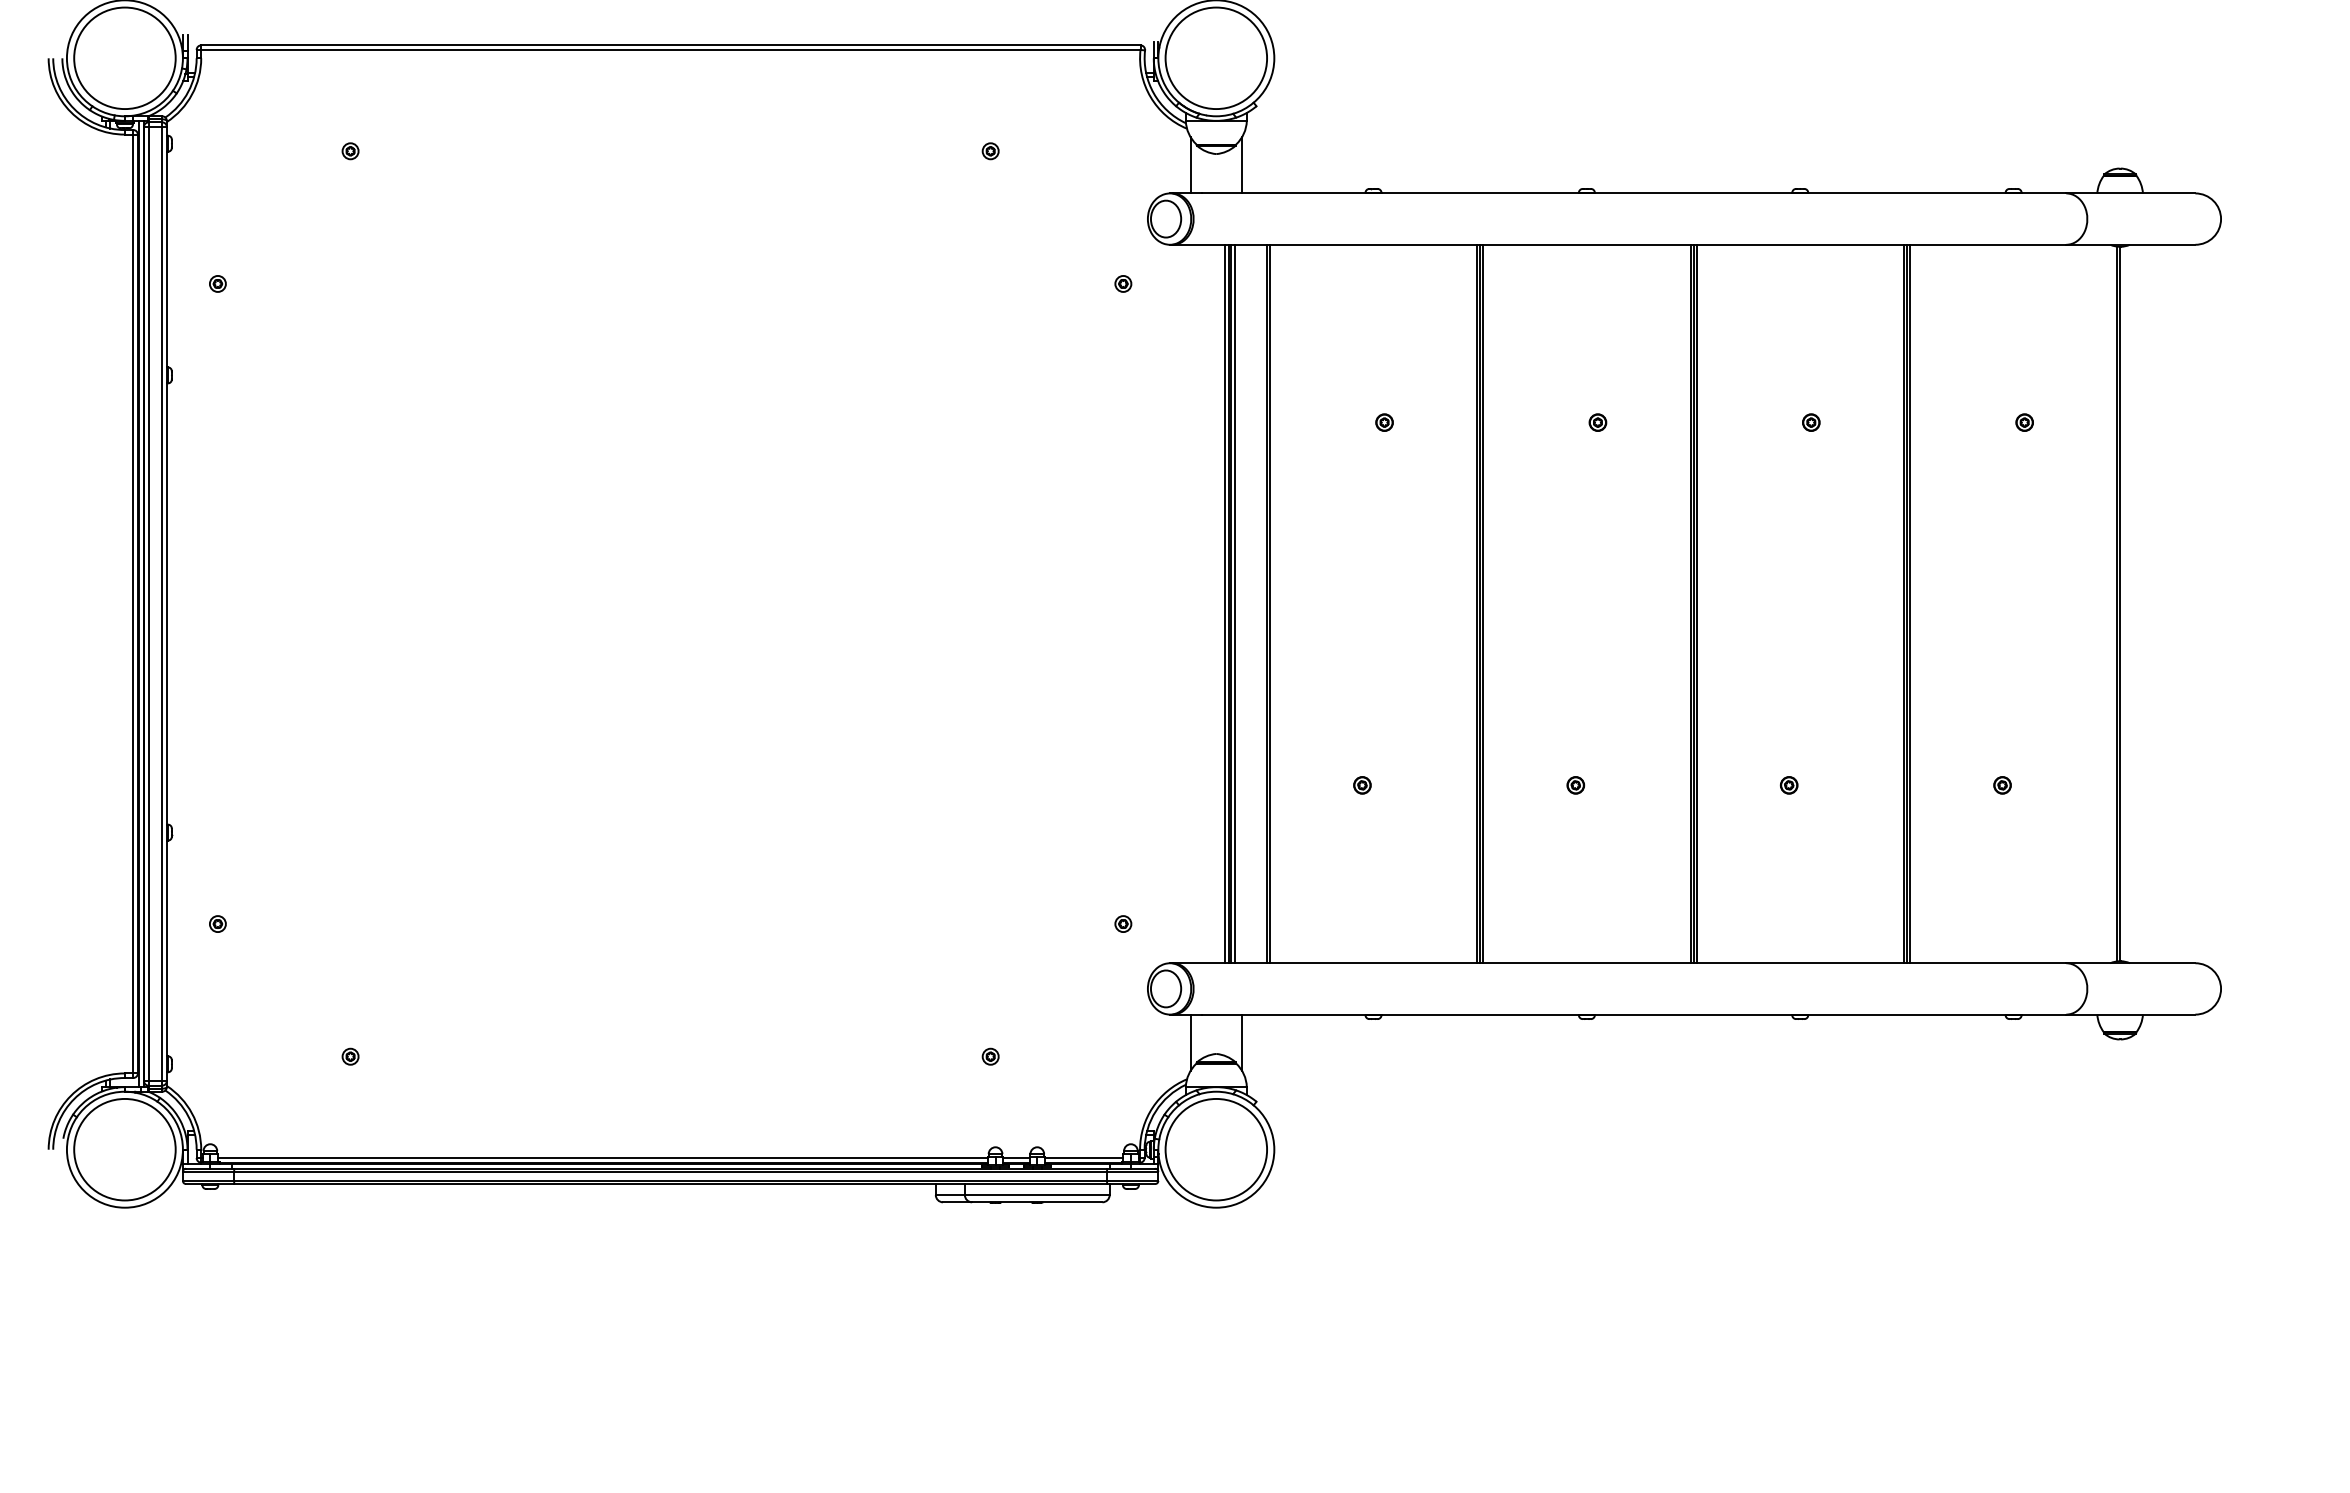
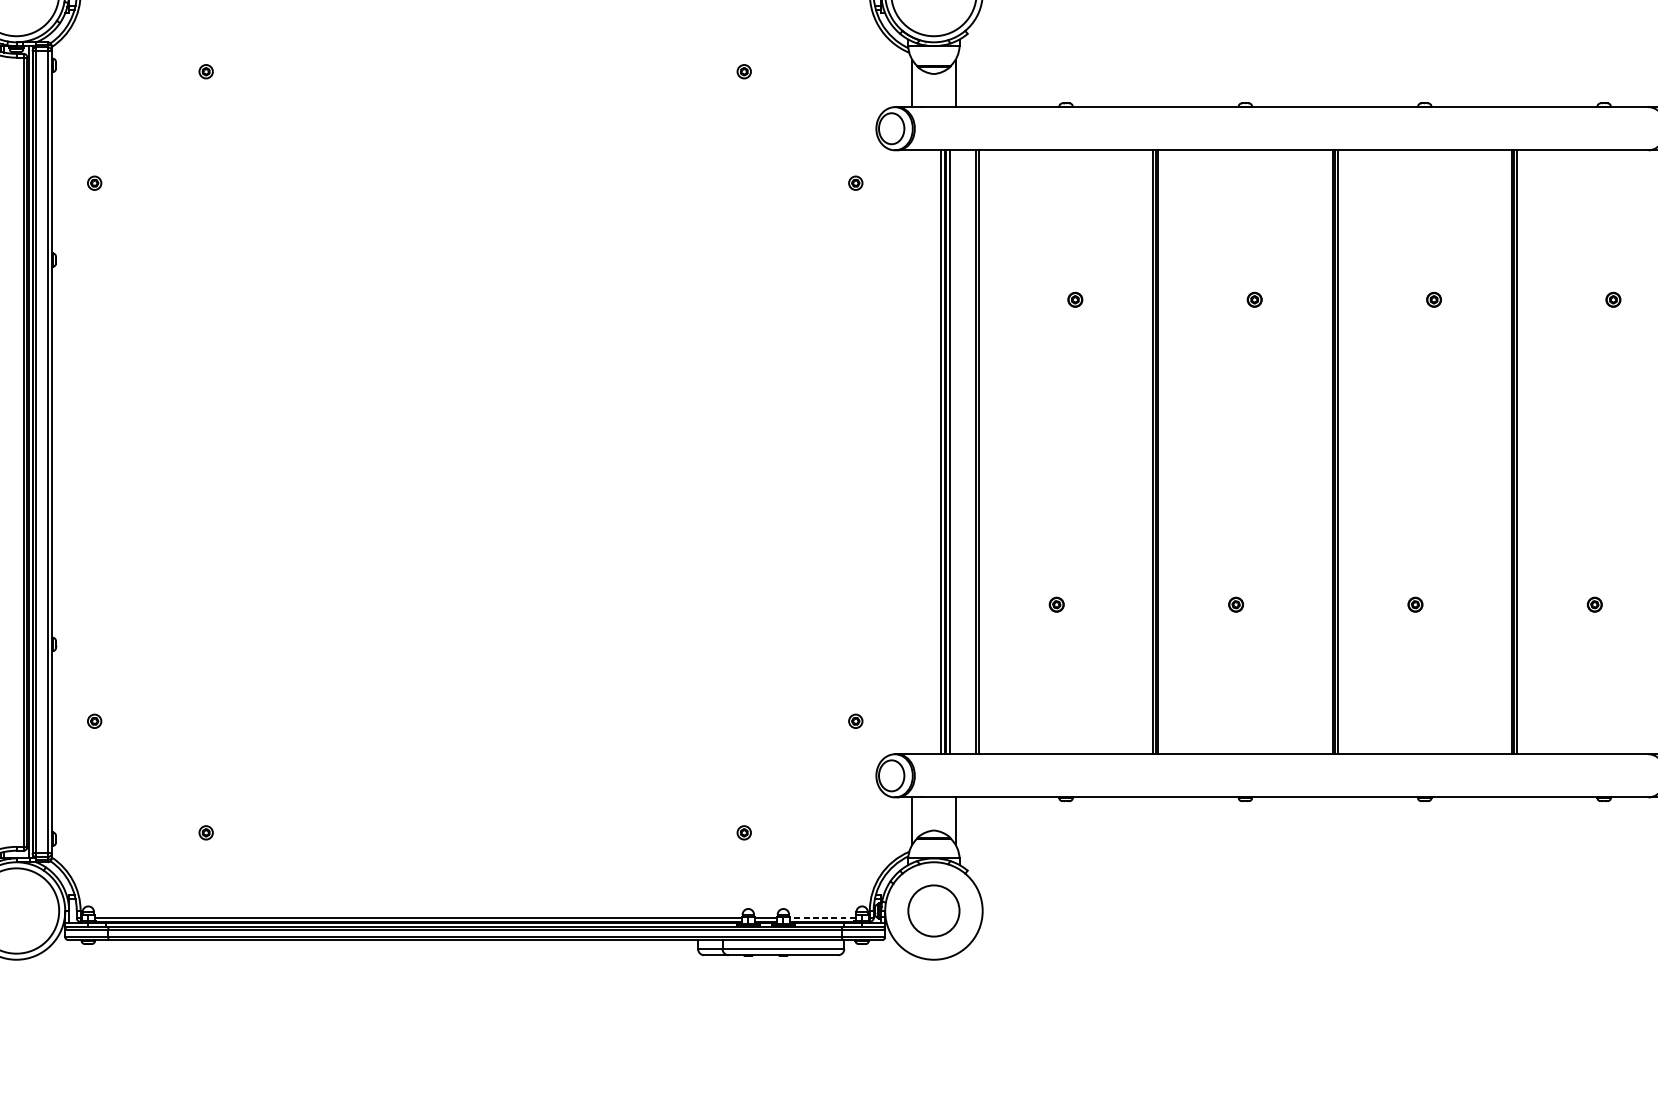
circle: (1216, 1149) -> (934, 910), size x0.6
line: (1083, 1158) -> (822, 918), solid -> dashed

